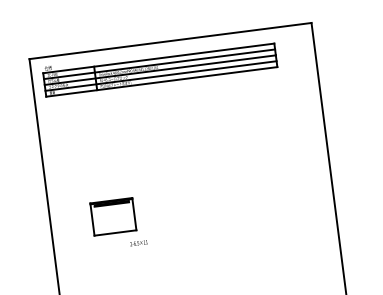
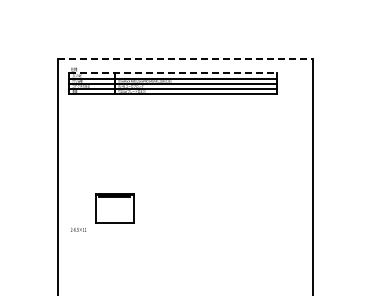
line: (170, 41) -> (185, 59), solid -> dashed
line: (159, 58) -> (173, 73), solid -> dashed
text: (138, 242) -> (78, 229), moved

